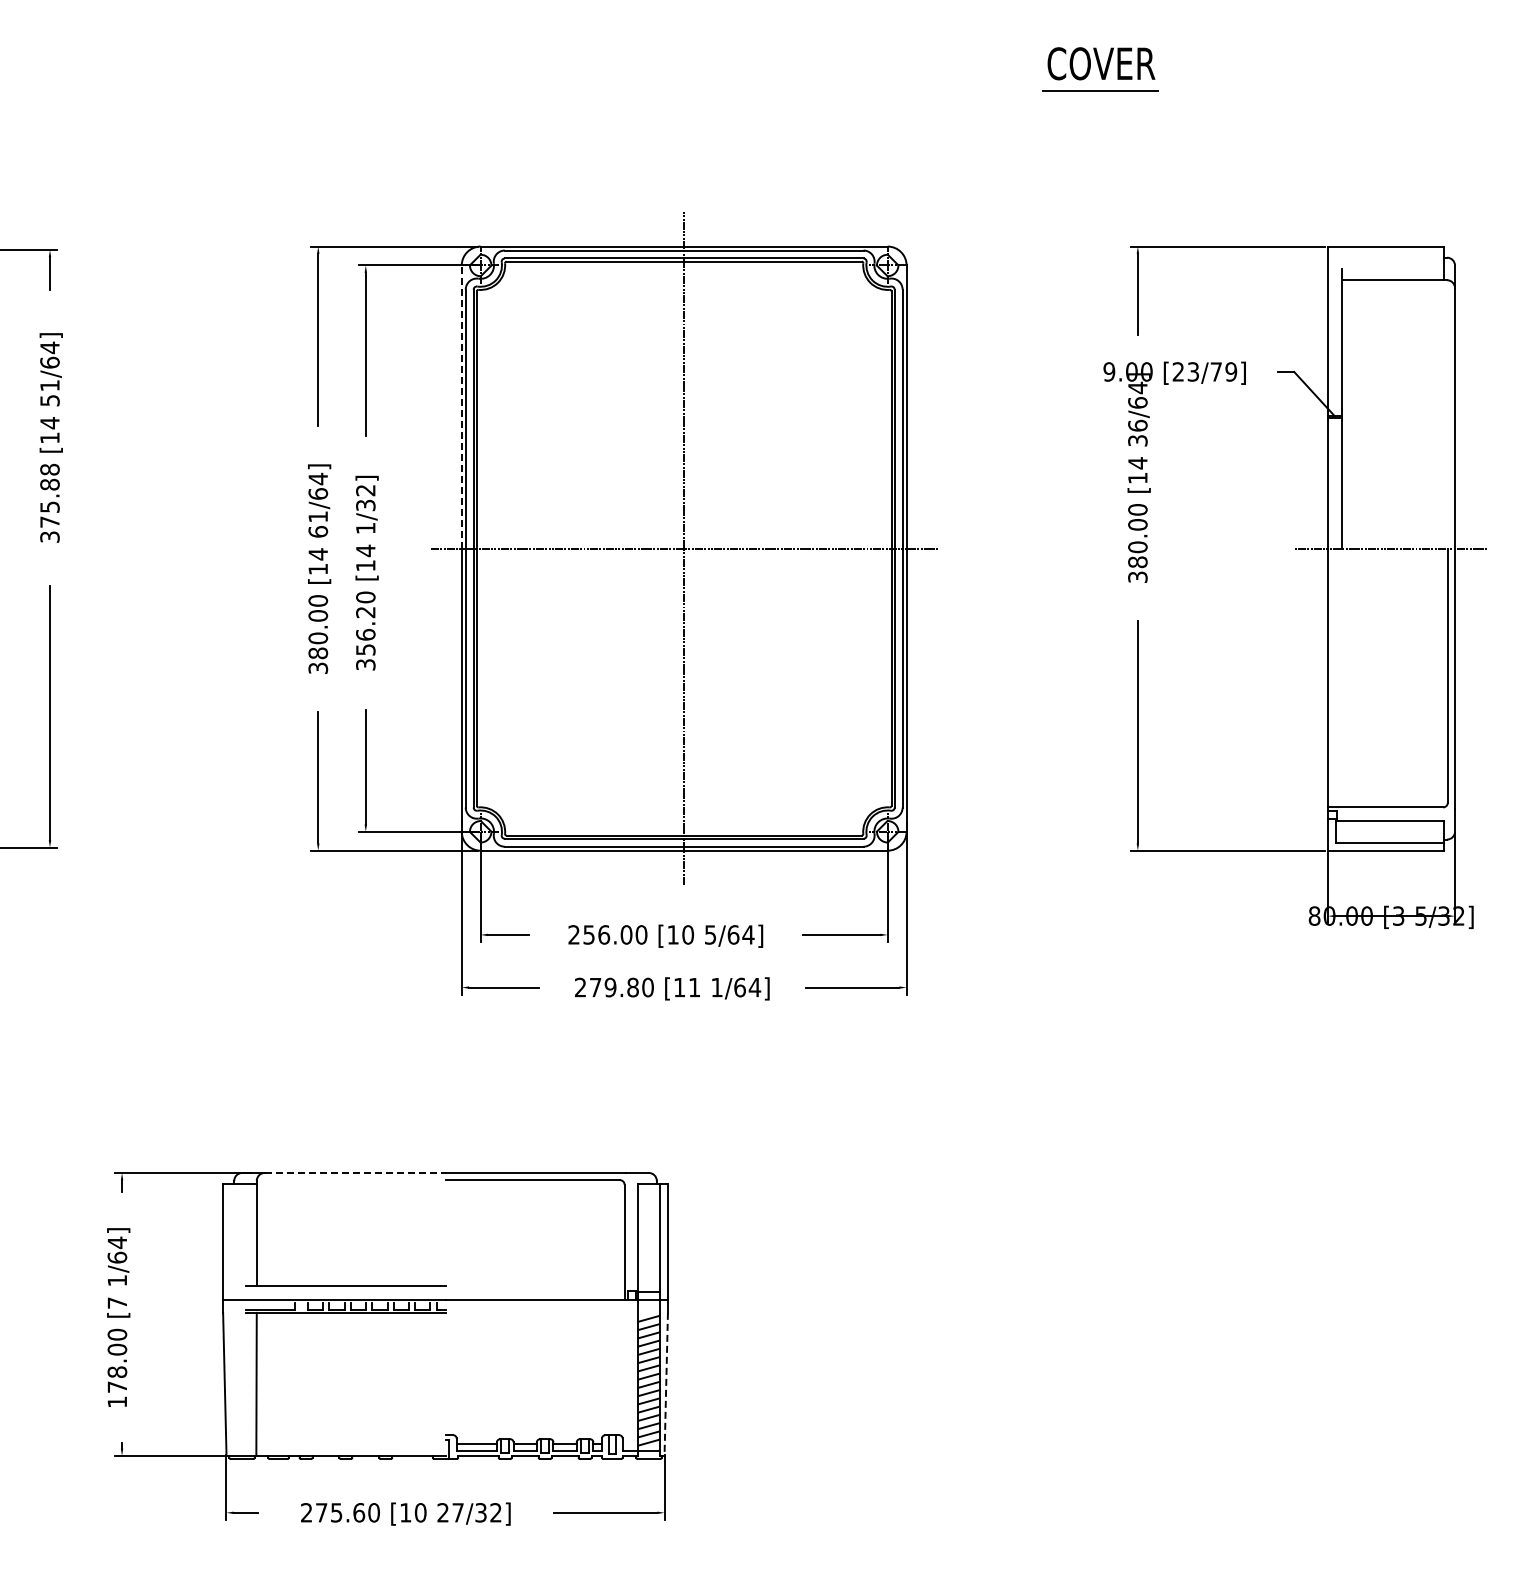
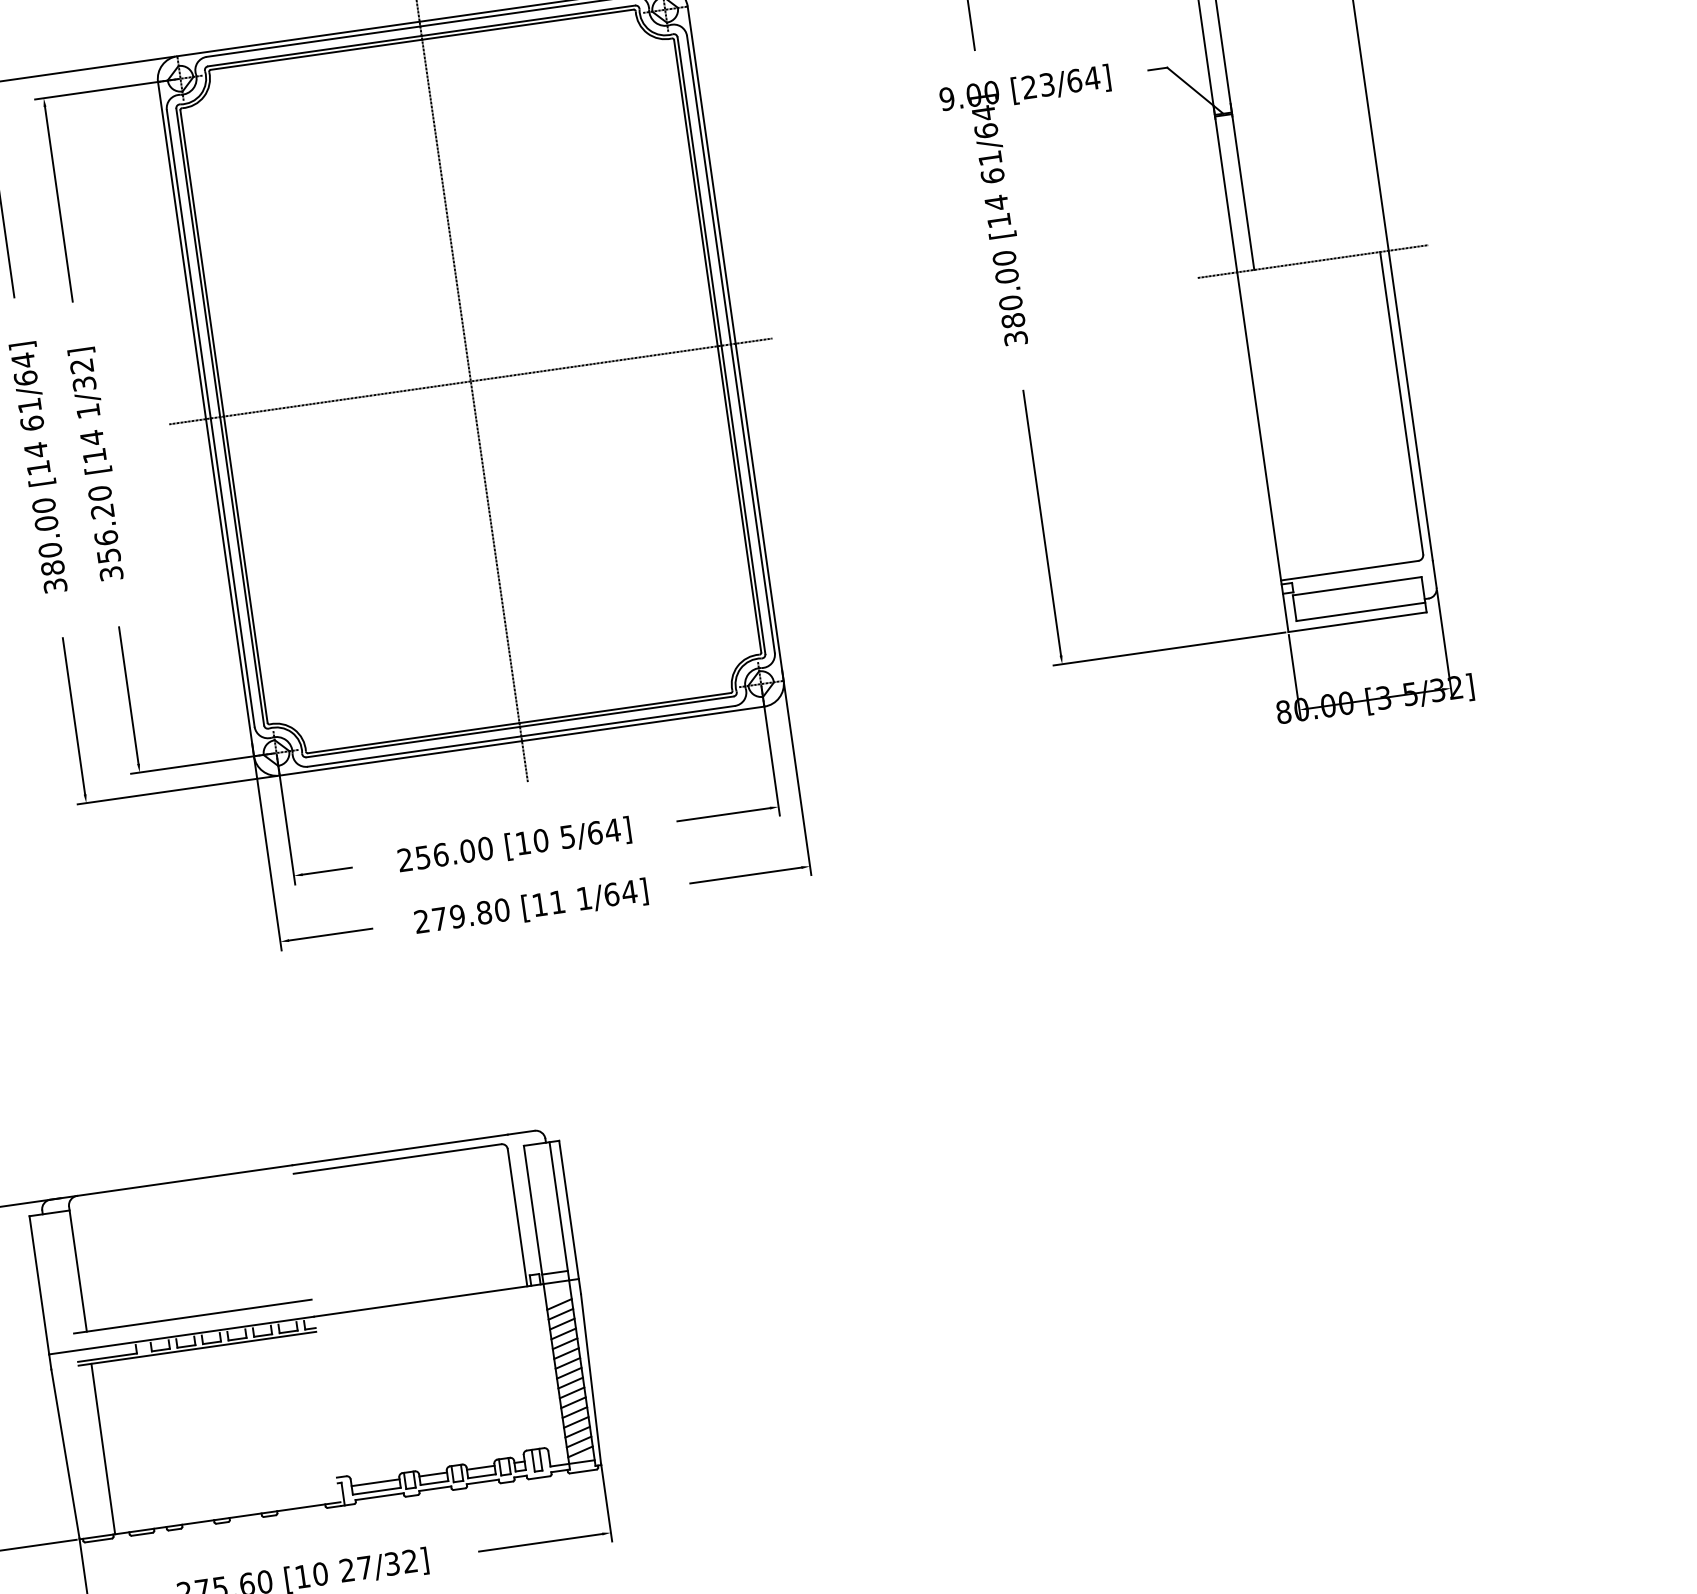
text: (1223, 371) -> (1082, 79), [23/79] -> [23/64]
line: (461, 407) -> (181, 251), dashed -> solid
text: (1137, 432) -> (990, 166), 36/64] -> 61/64]
line: (355, 1172) -> (185, 1179), dashed -> solid
line: (666, 1384) -> (591, 1379), dashed -> solid

